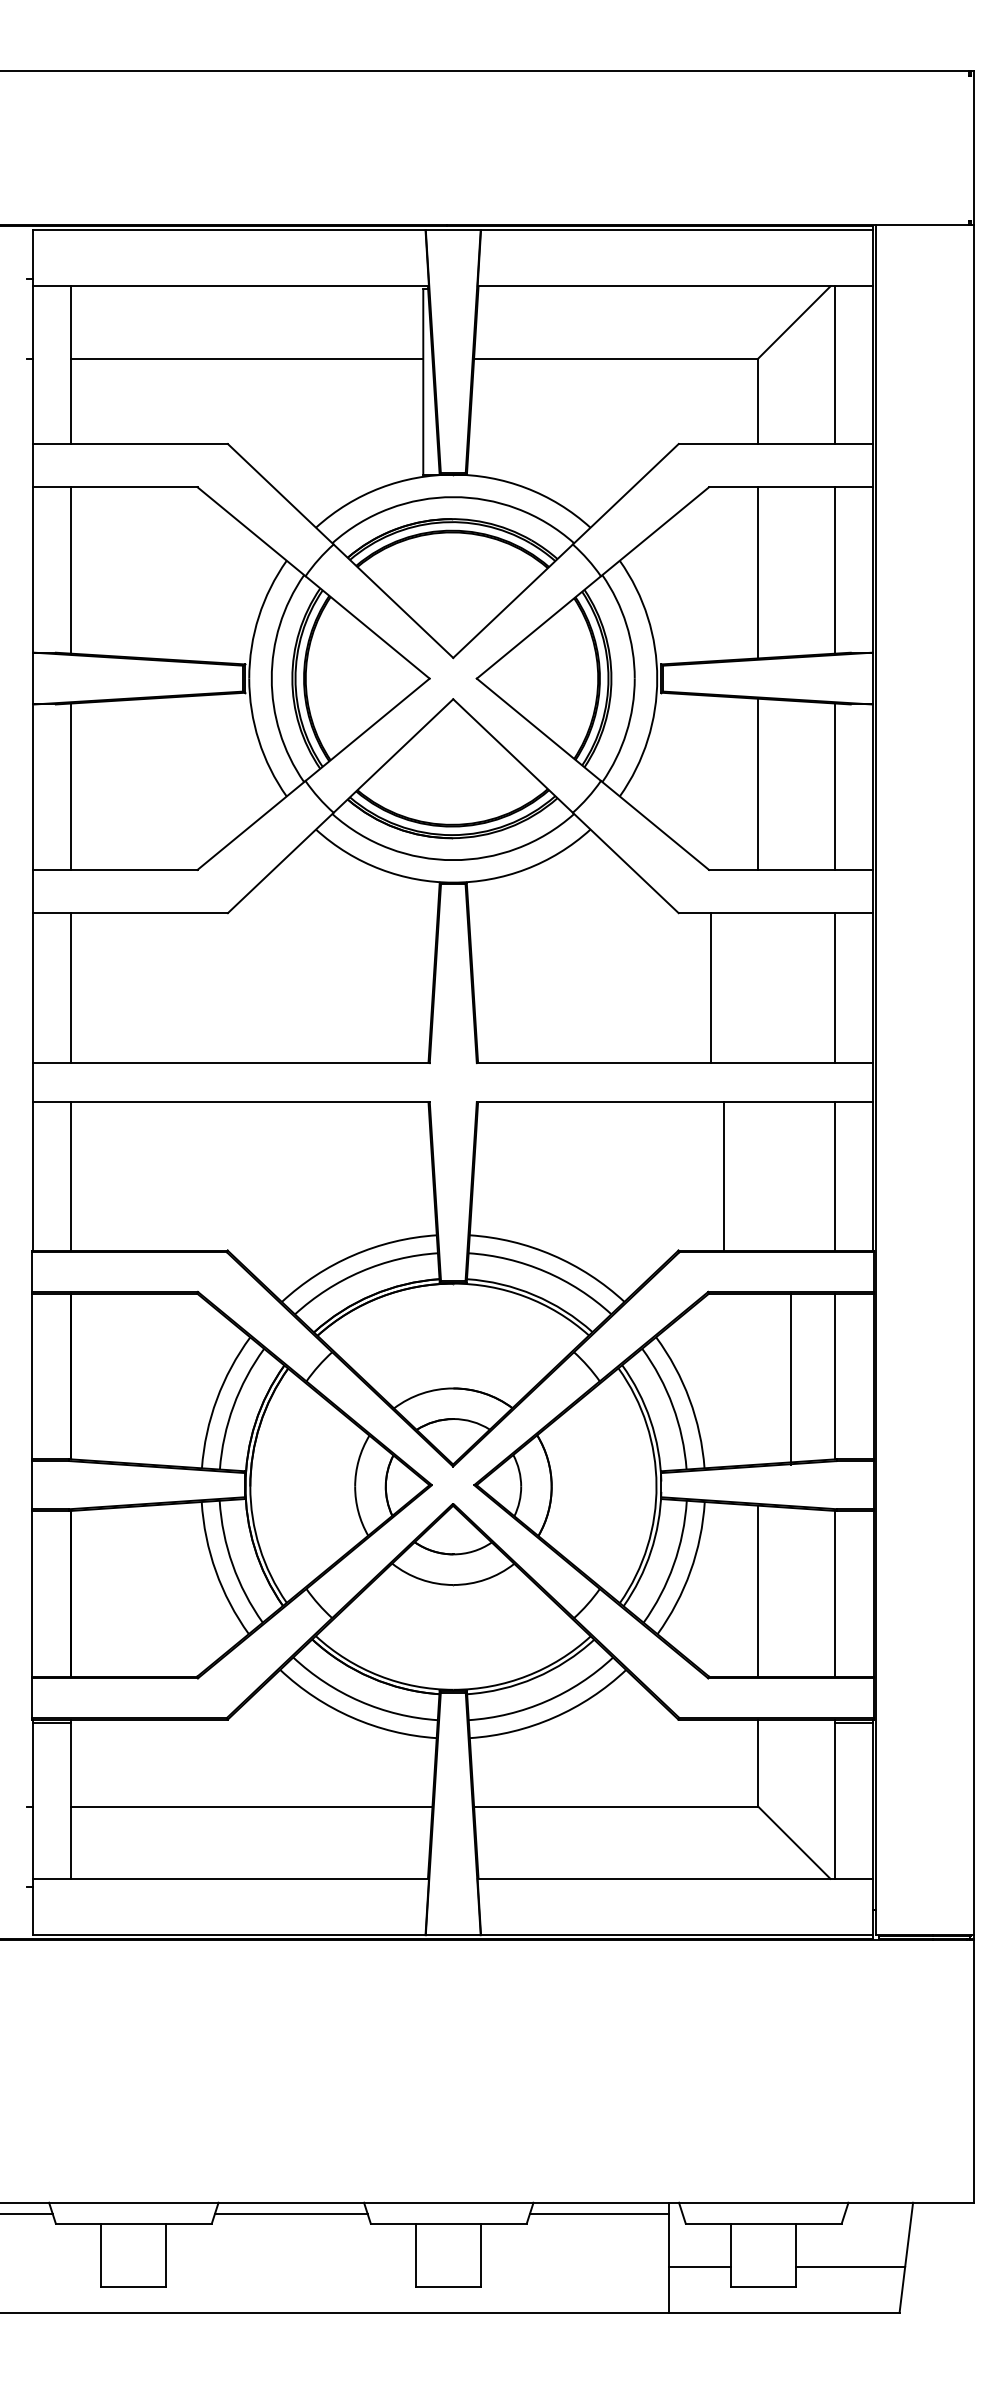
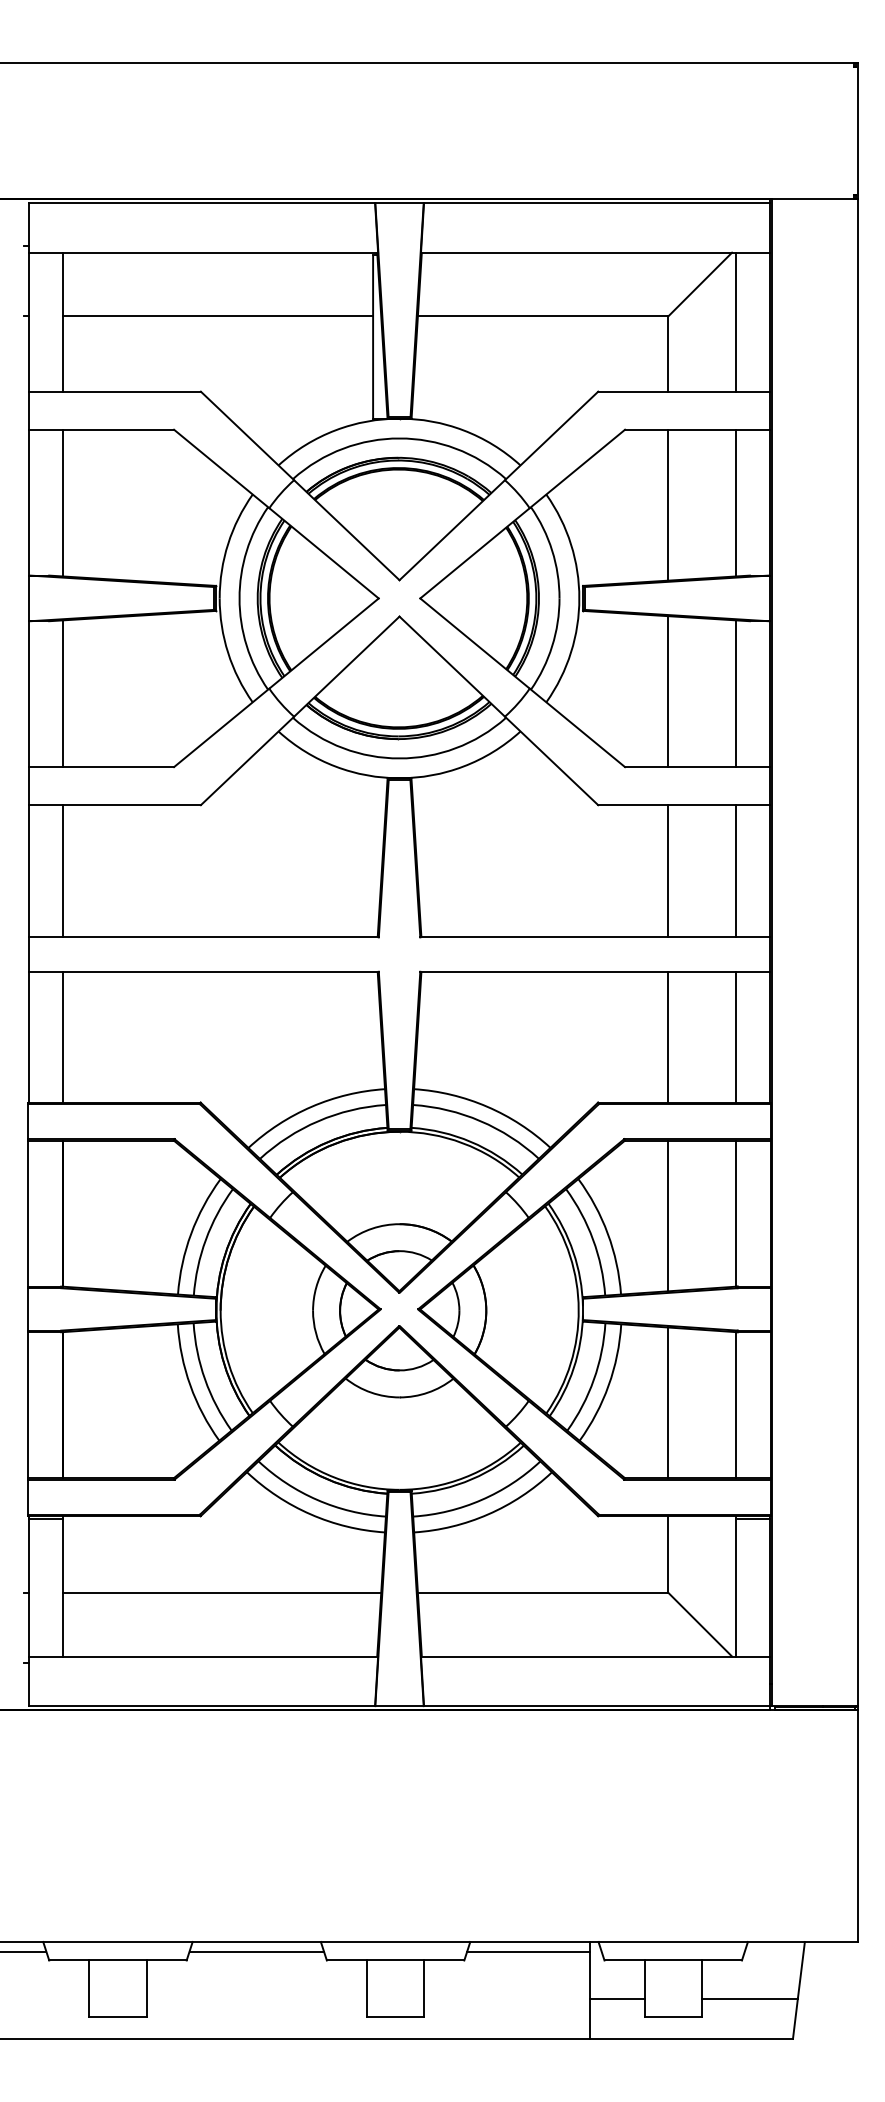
line: (710, 988) -> (668, 871), moved
line: (724, 1175) -> (668, 1036), moved
line: (791, 1378) -> (668, 1215), moved

